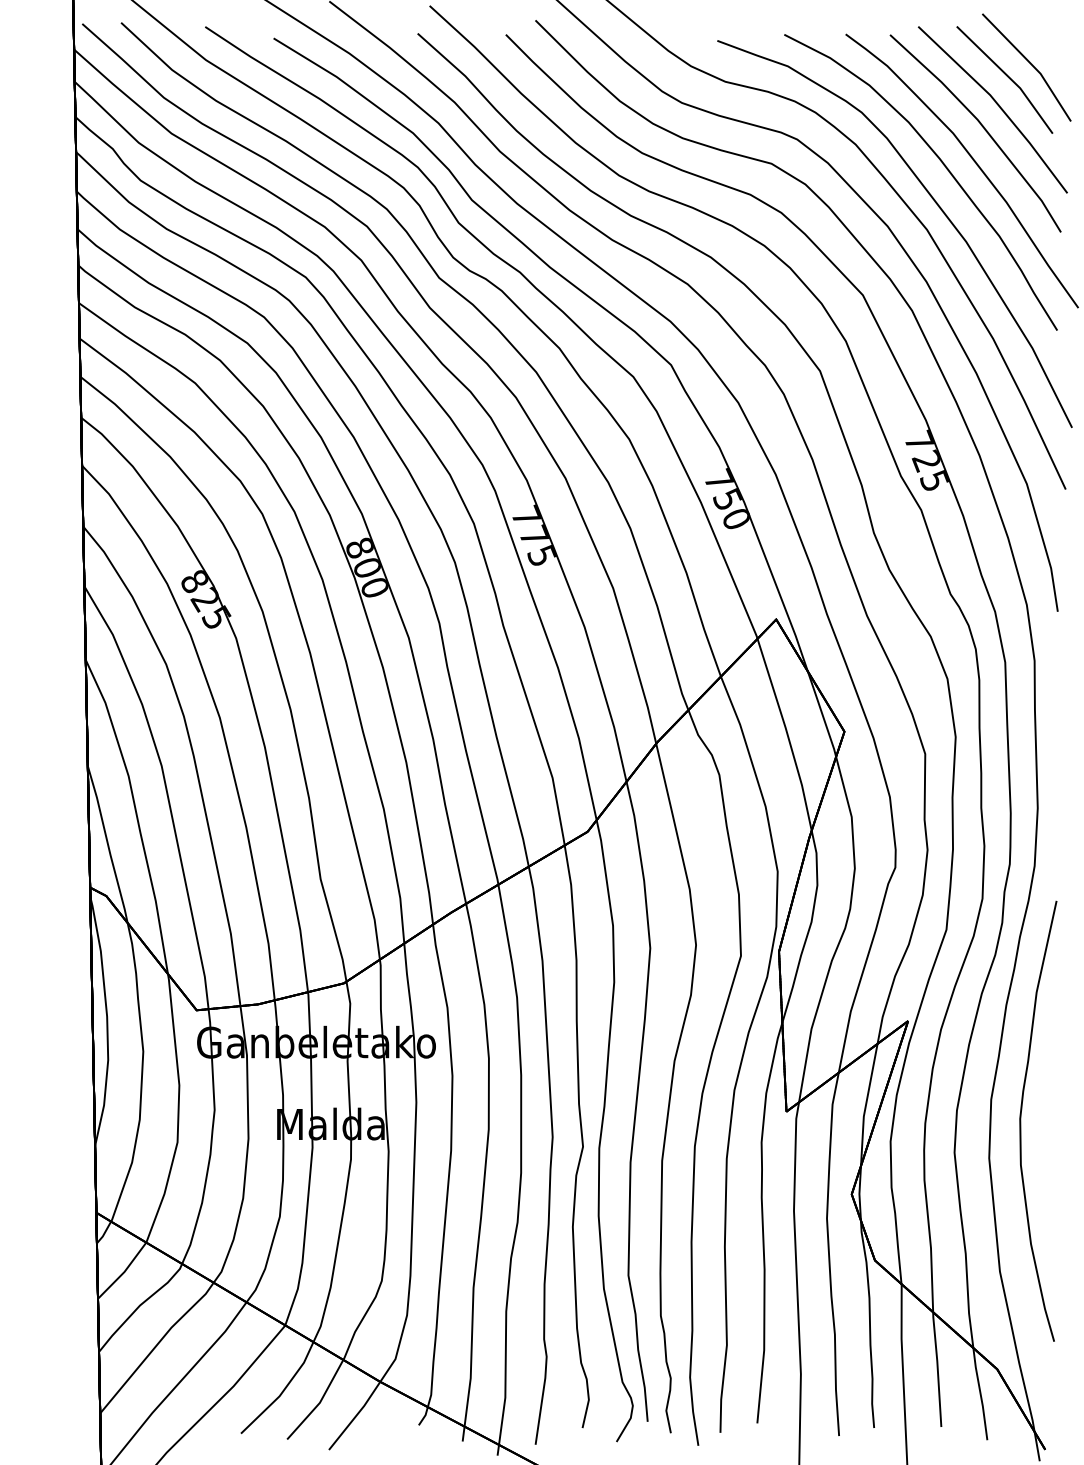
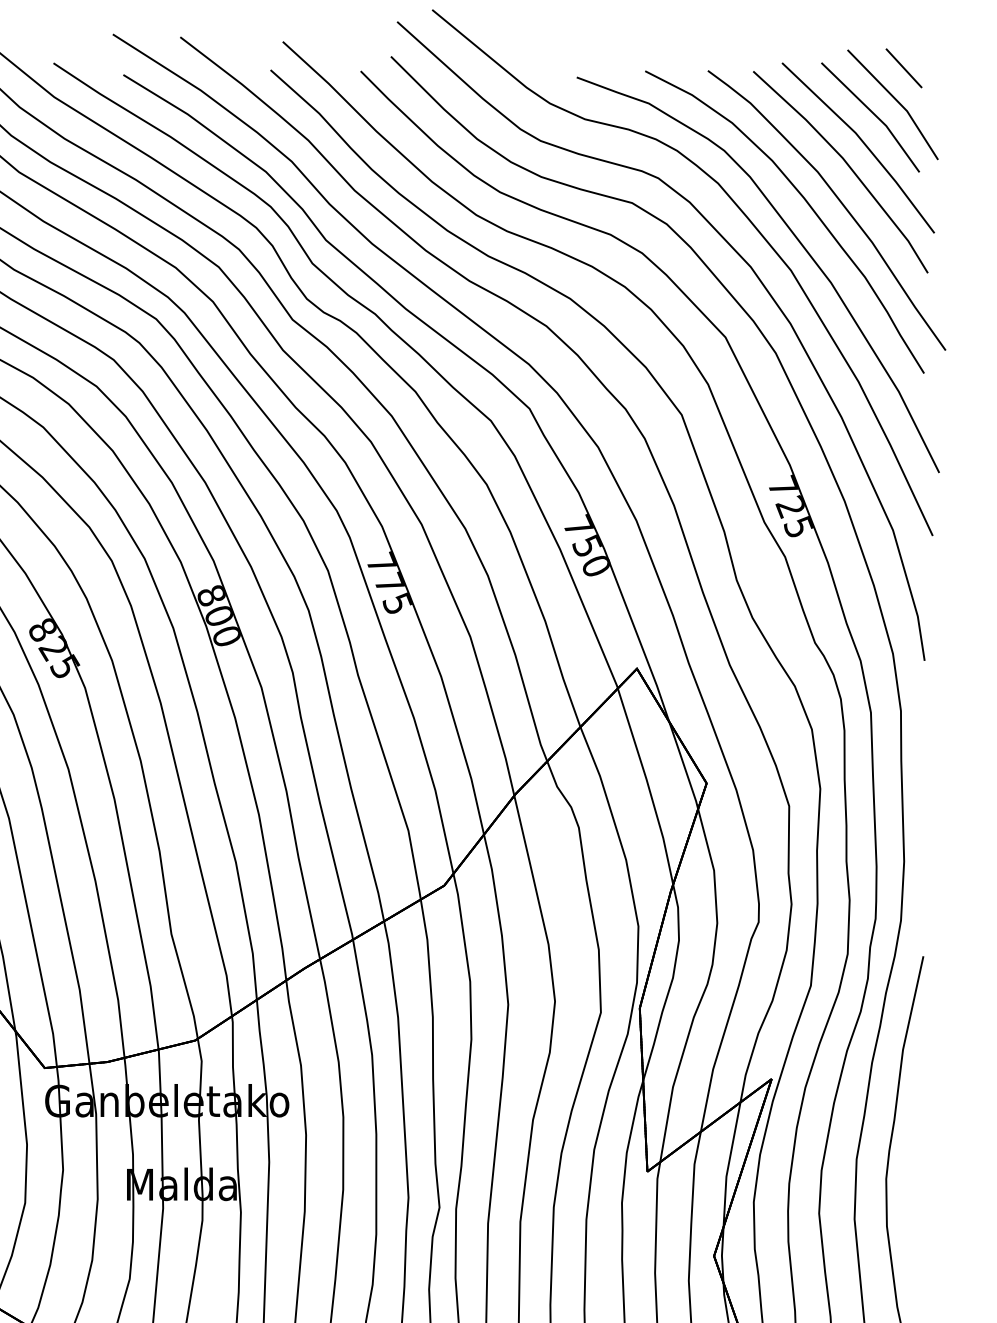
line: (1037, 31) -> (903, 67), added

